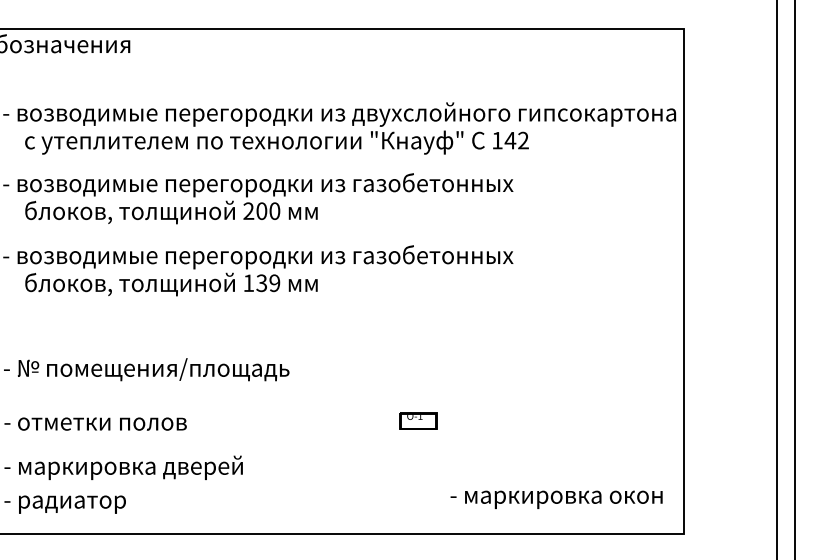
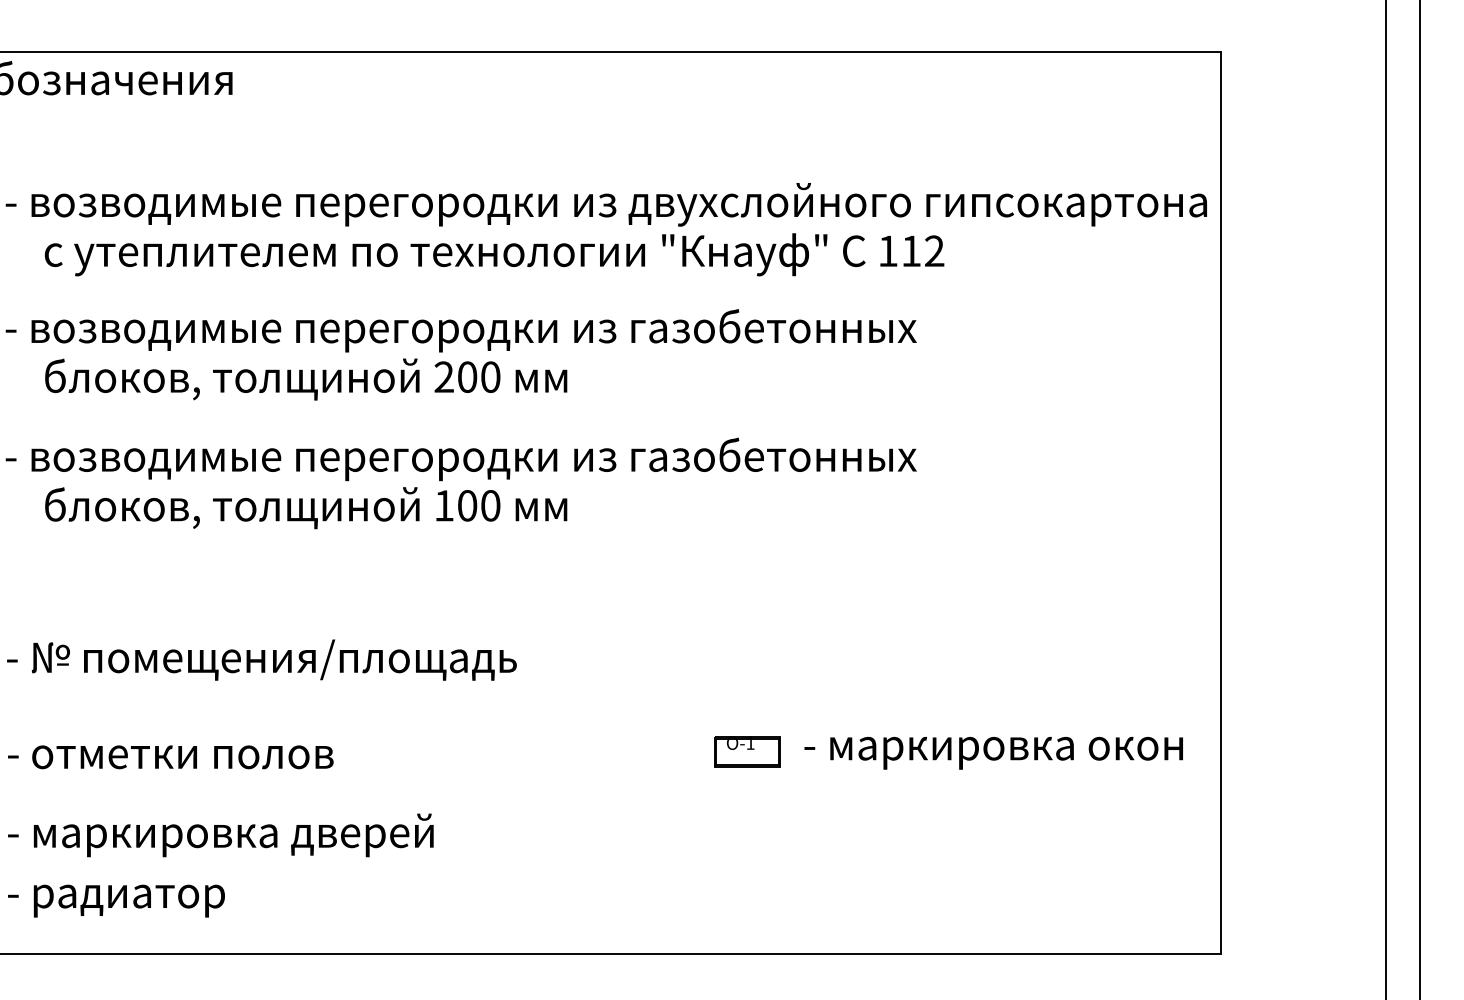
text: (510, 140) -> (911, 250), 142 -> 112
text: (268, 283) -> (479, 506), 139 -> 100
text: (556, 499) -> (993, 752), moved

